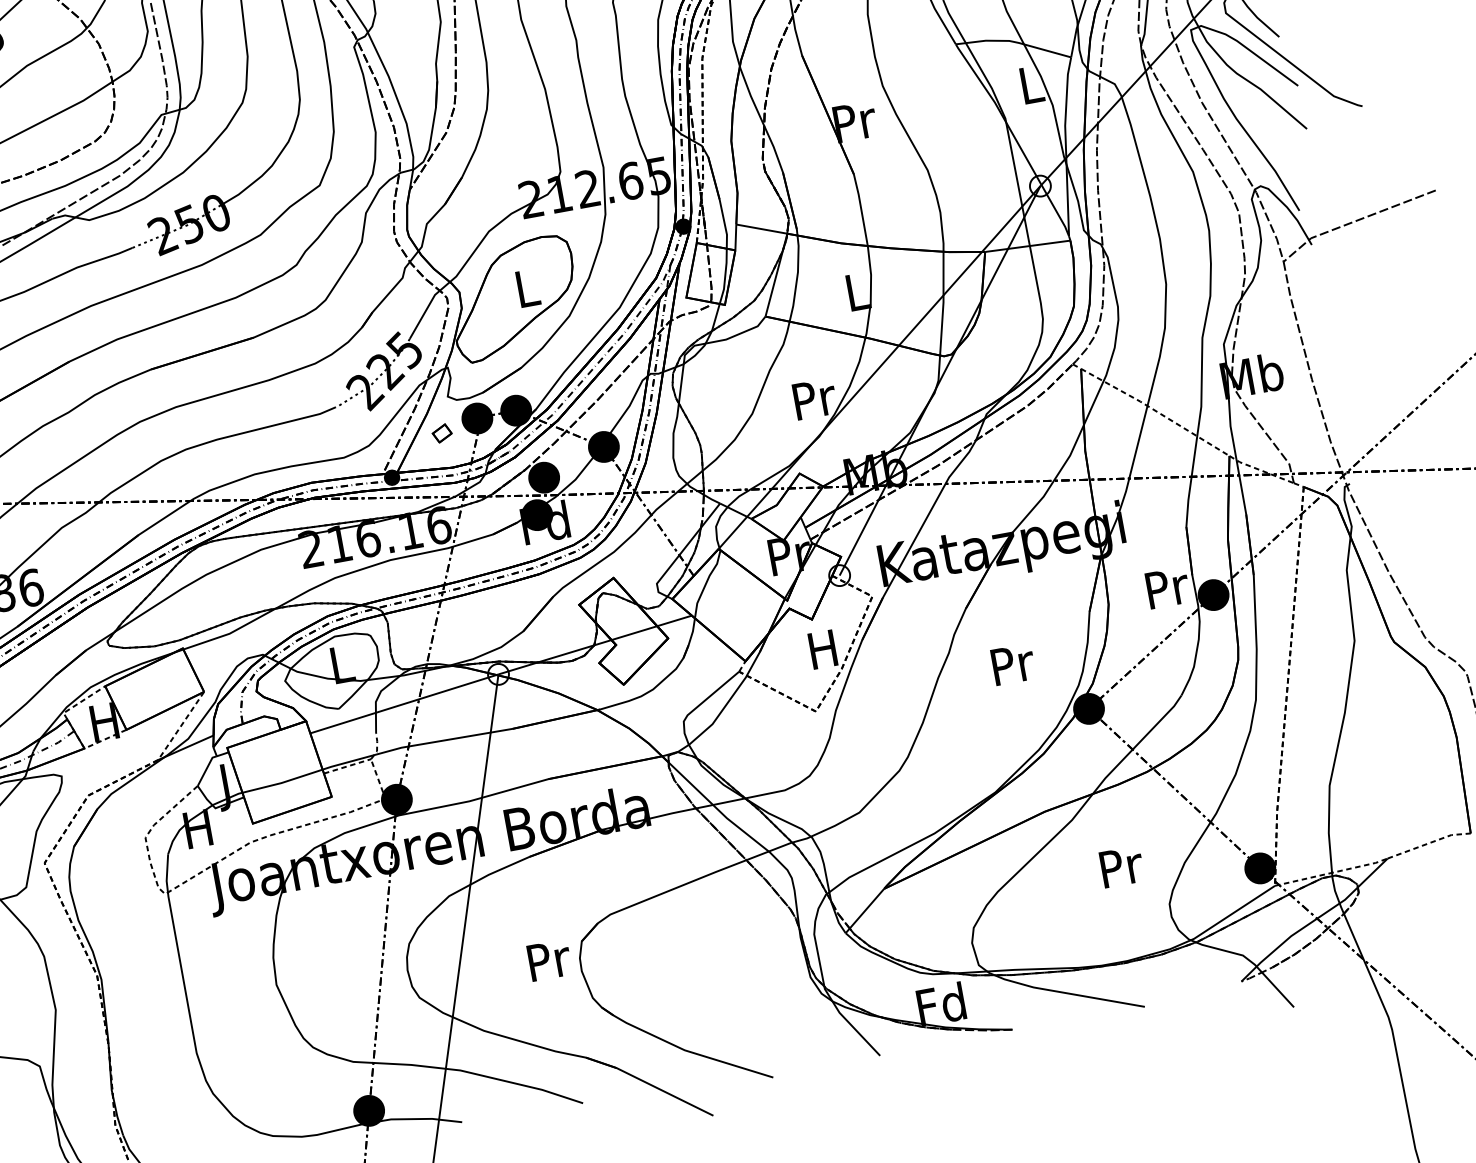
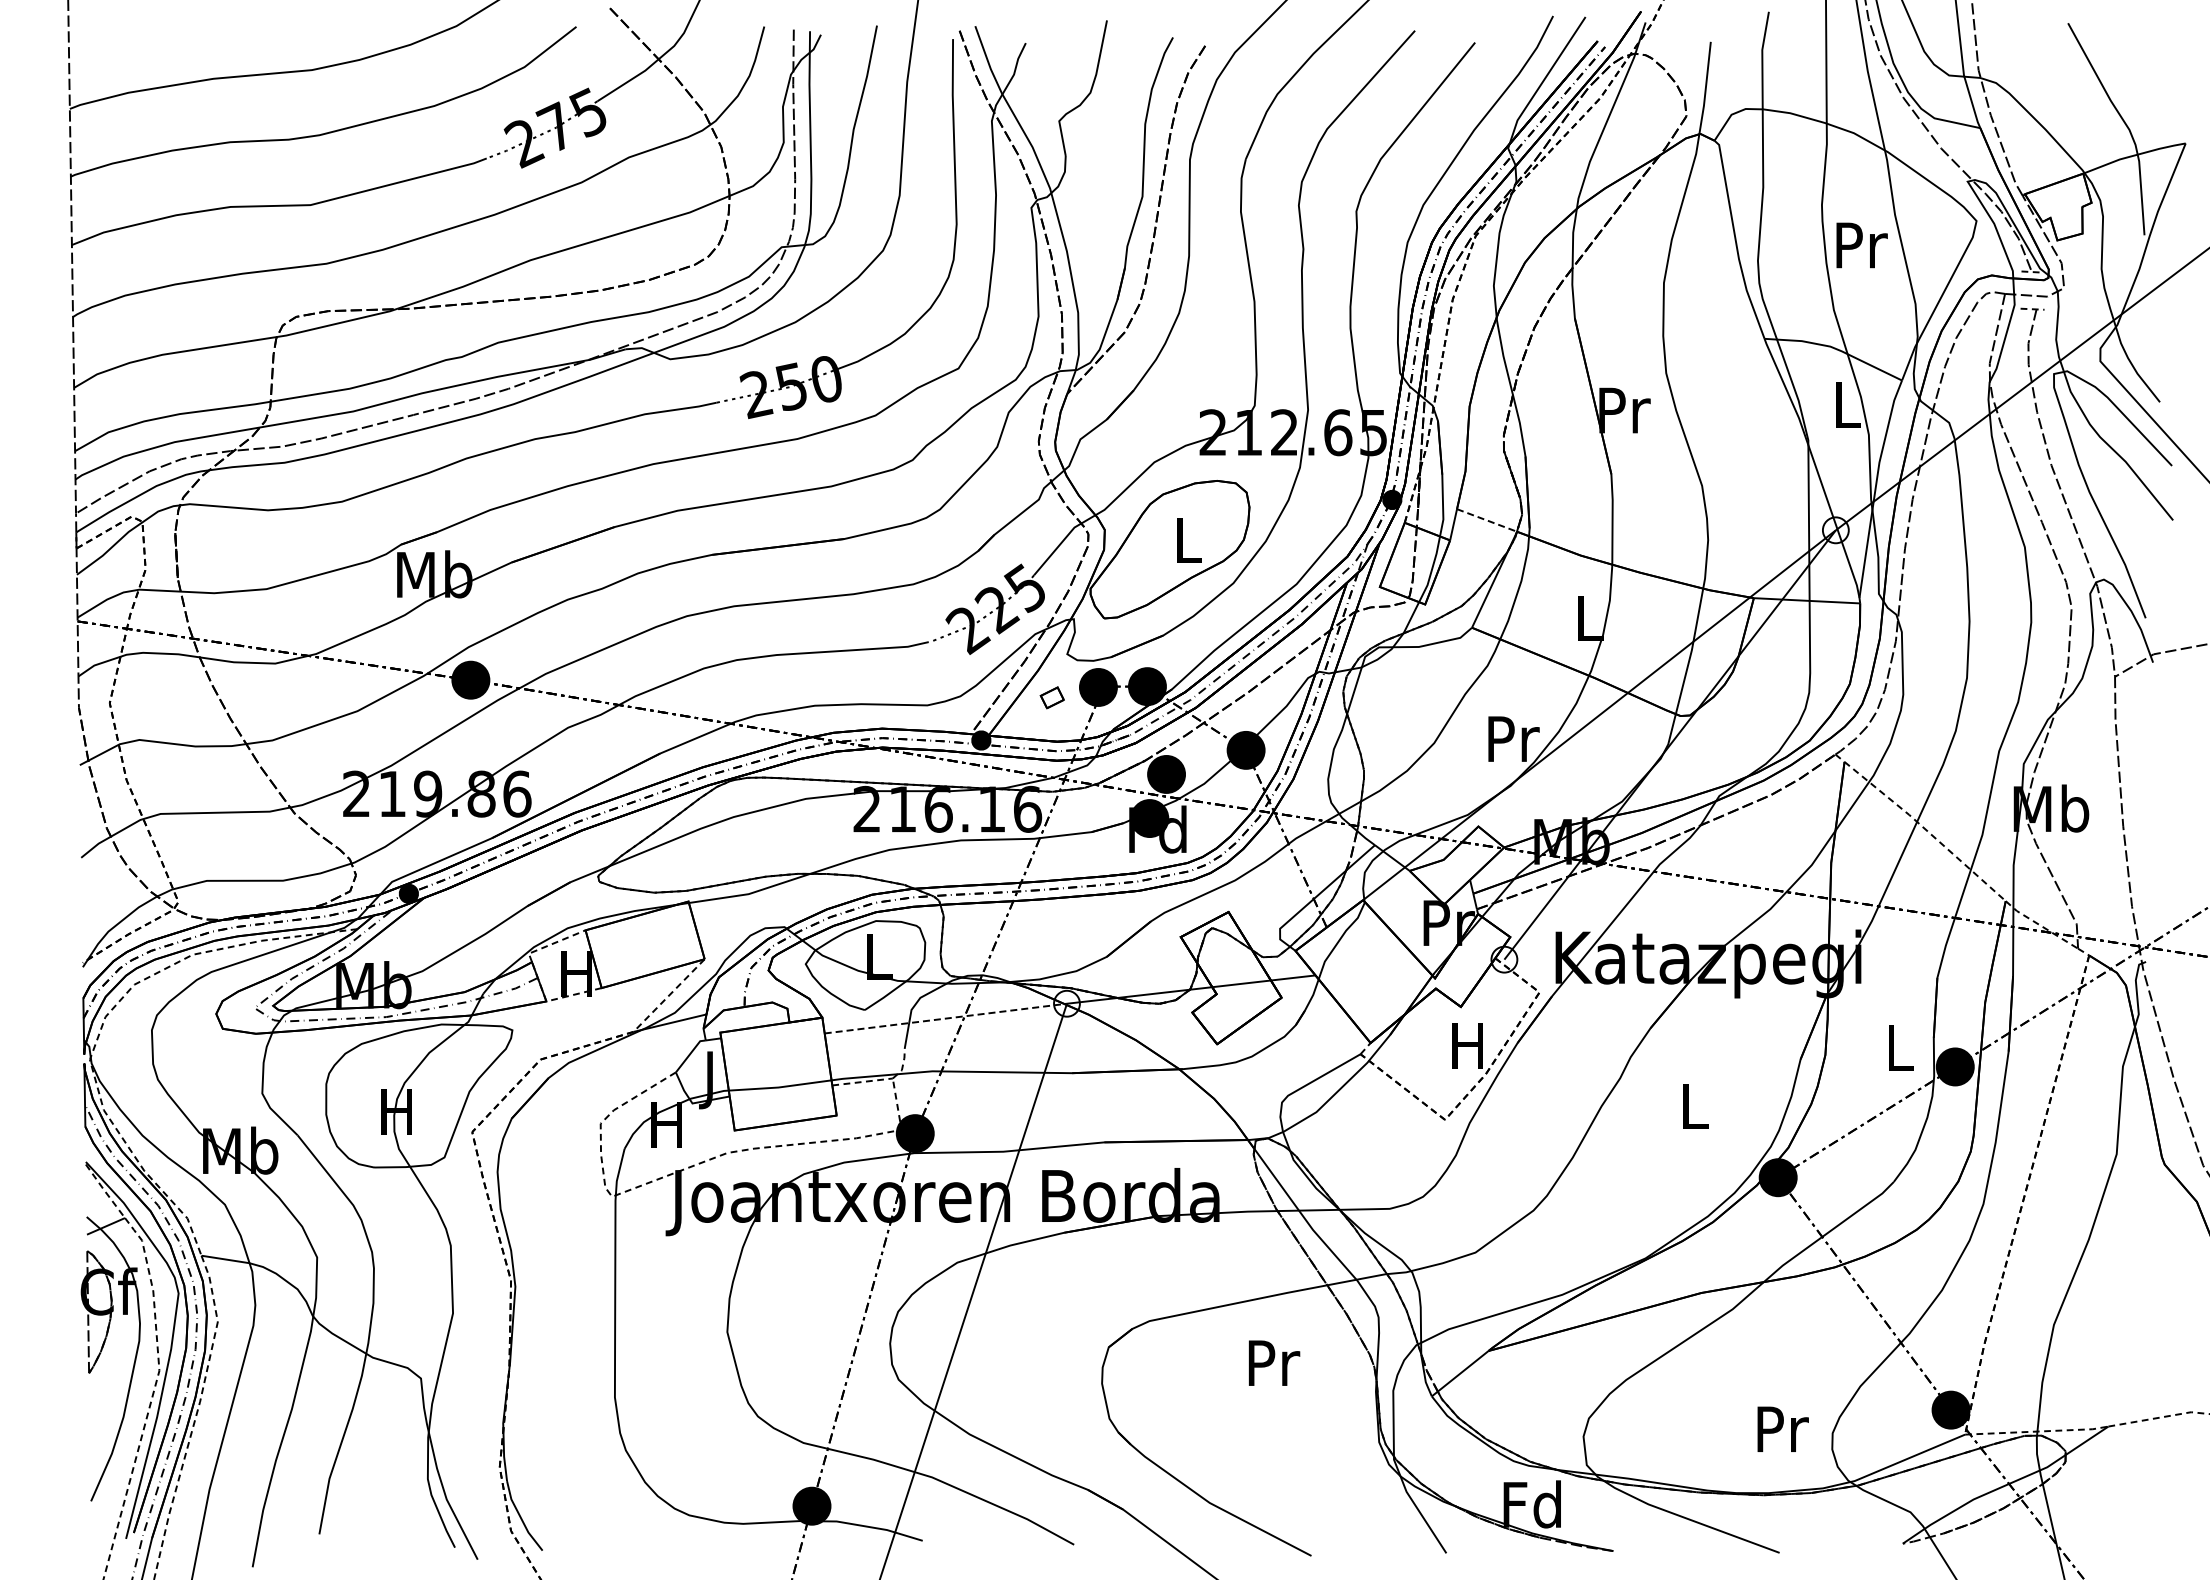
line: (762, 229) -> (1487, 520), solid -> dashed
text: (1168, 587) -> (1901, 1047), Pr -> L
text: (1012, 664) -> (1695, 1106), Pr -> L
line: (404, 703) -> (946, 1018), solid -> dashed
text: (1121, 866) -> (1782, 1428), moved
text: (549, 959) -> (1274, 1362), moved

